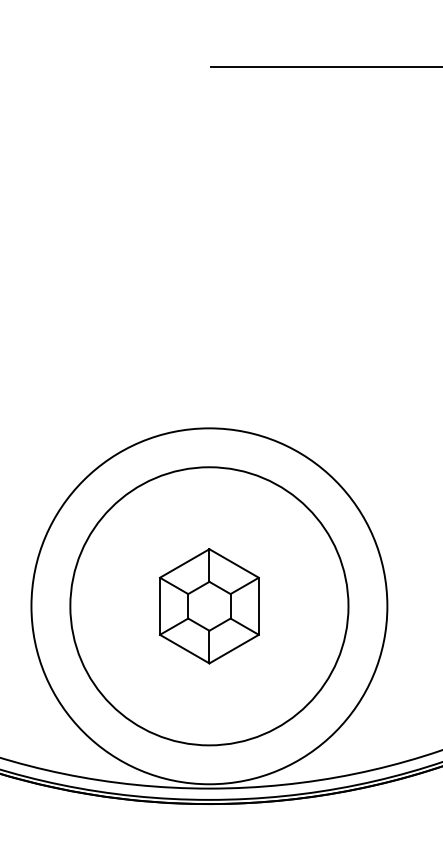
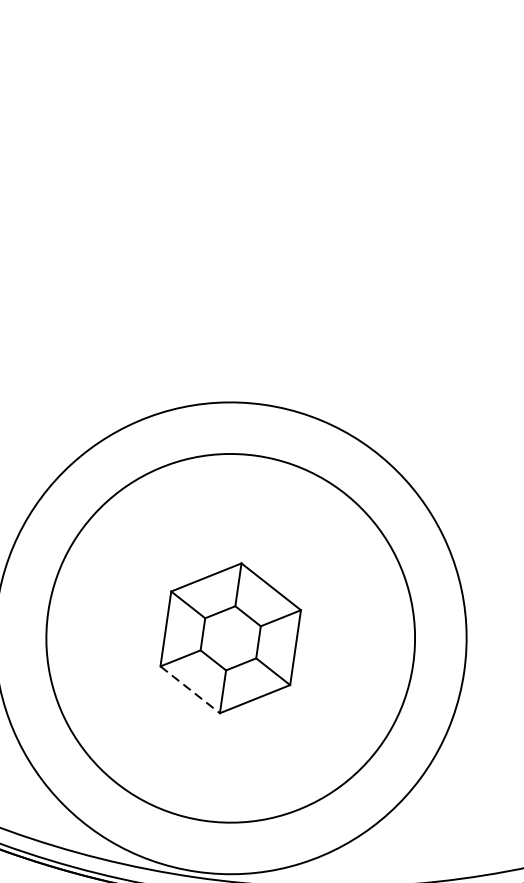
line: (184, 649) -> (189, 690), solid -> dashed

